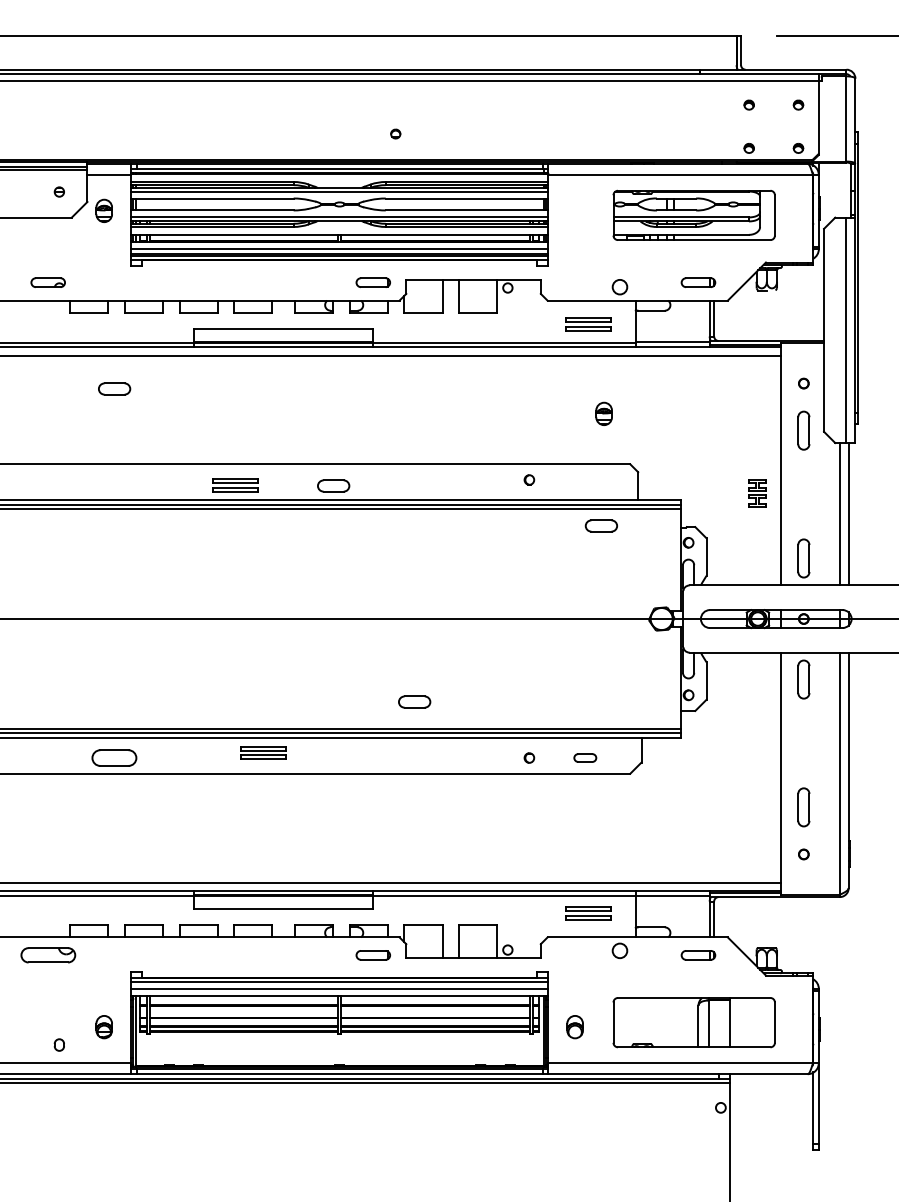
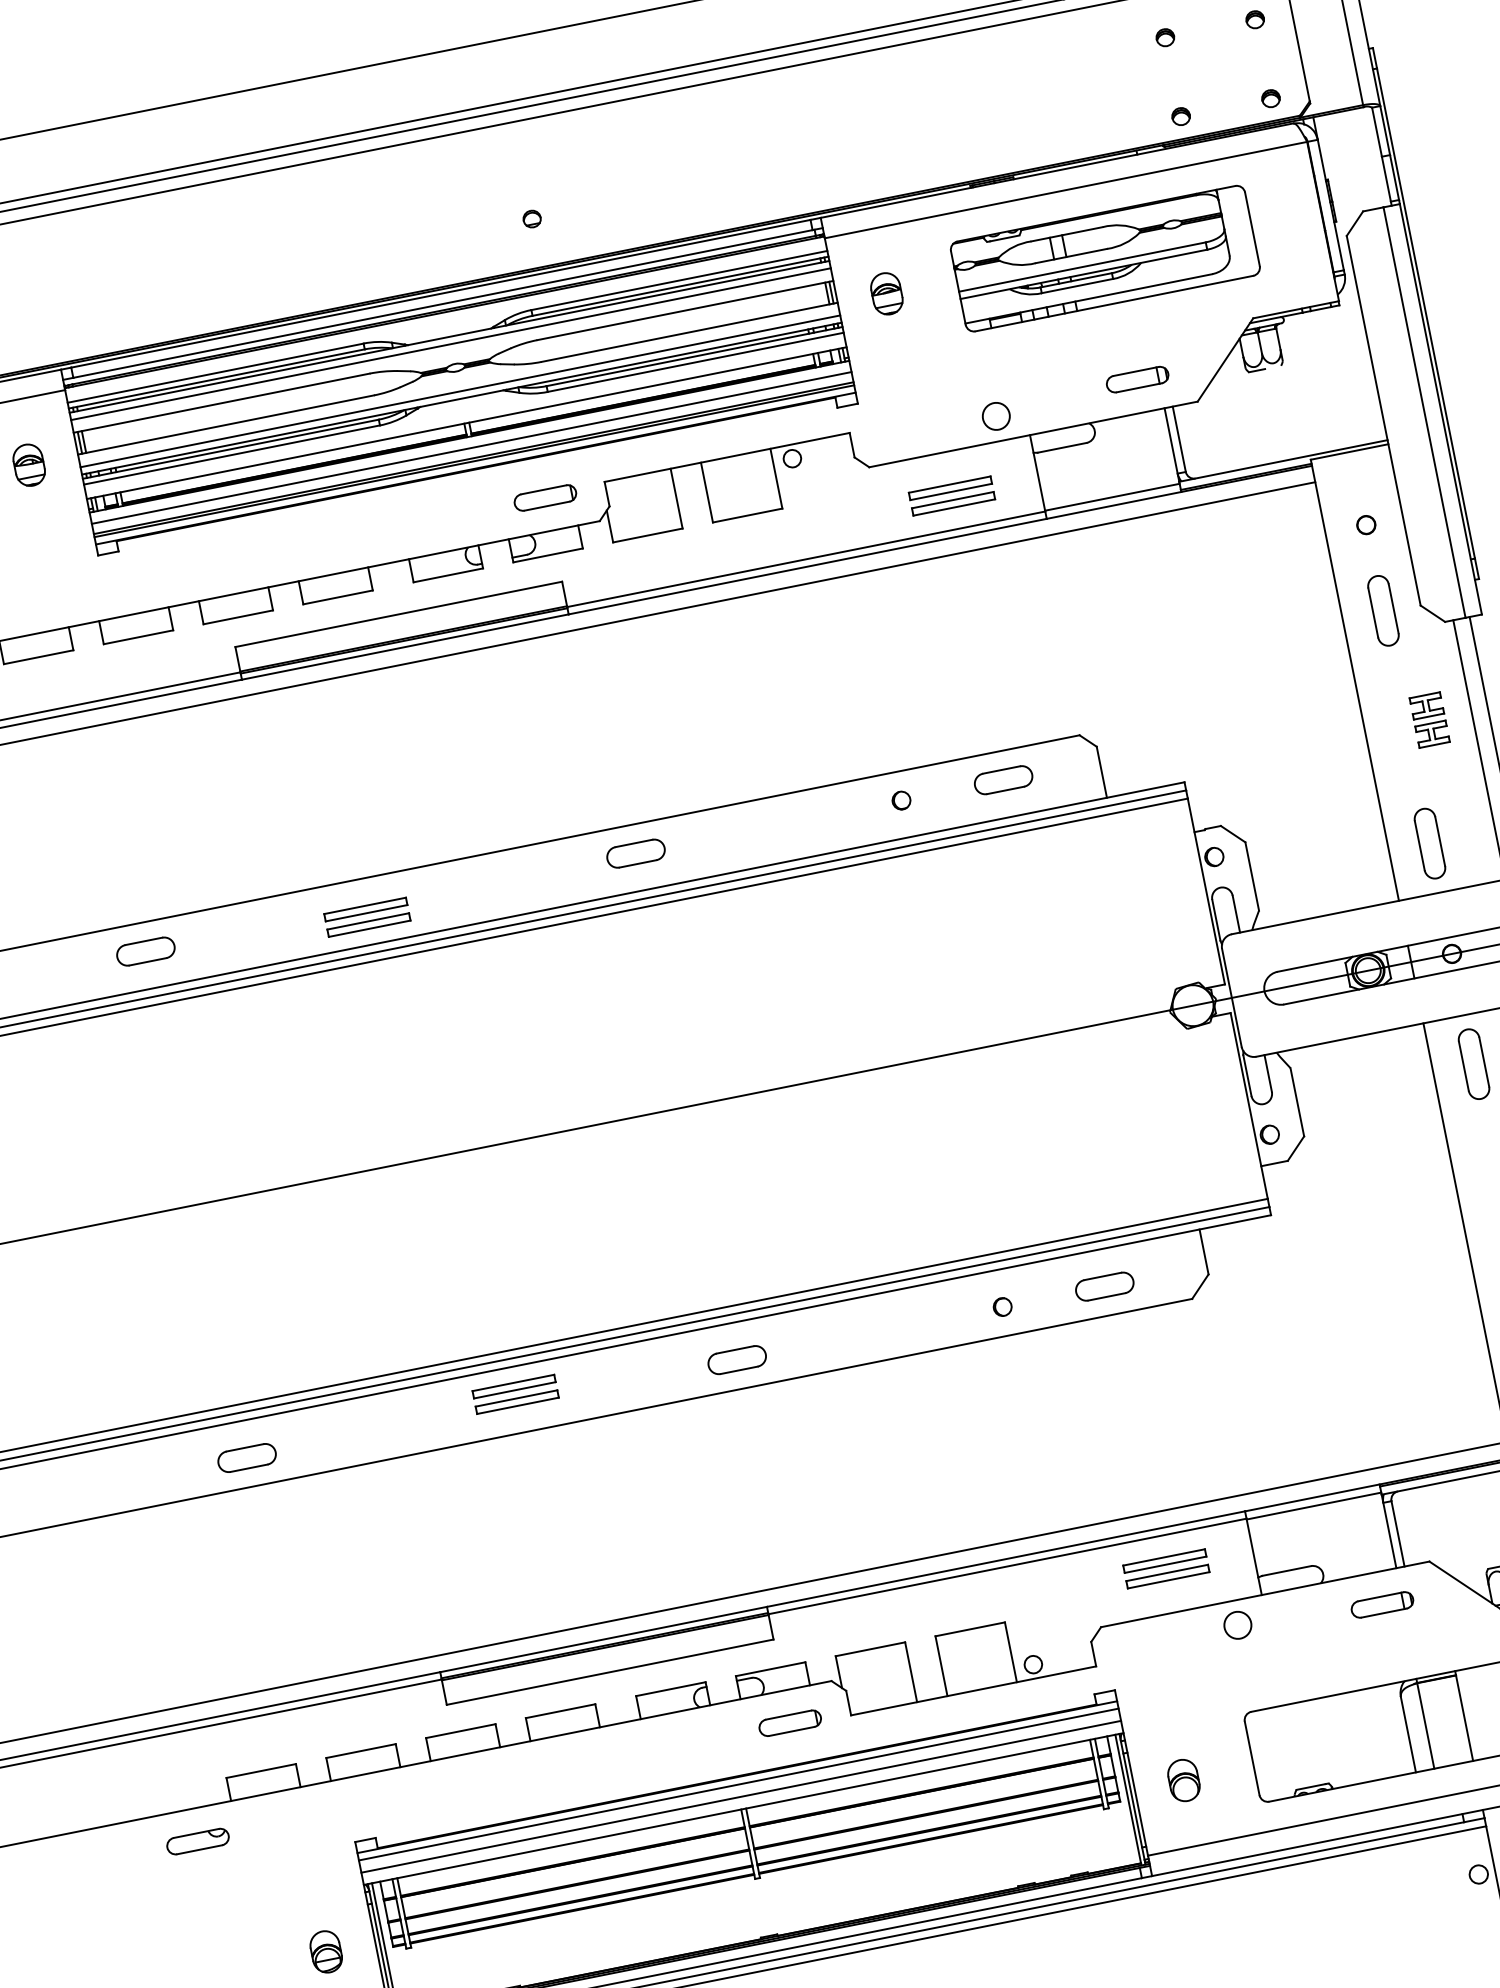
part: (114, 388) -> (145, 950), moved
part: (603, 413) -> (885, 293), moved
part: (333, 485) -> (635, 852), moved
part: (757, 493) -> (1429, 720), moved
part: (600, 525) -> (1001, 779), moved
part: (414, 701) -> (736, 1359), moved
part: (114, 757) -> (246, 1457), size x0.71
part: (584, 757) -> (1102, 1285), size x1.43
part: (47, 955) -> (196, 1842), size x0.62

